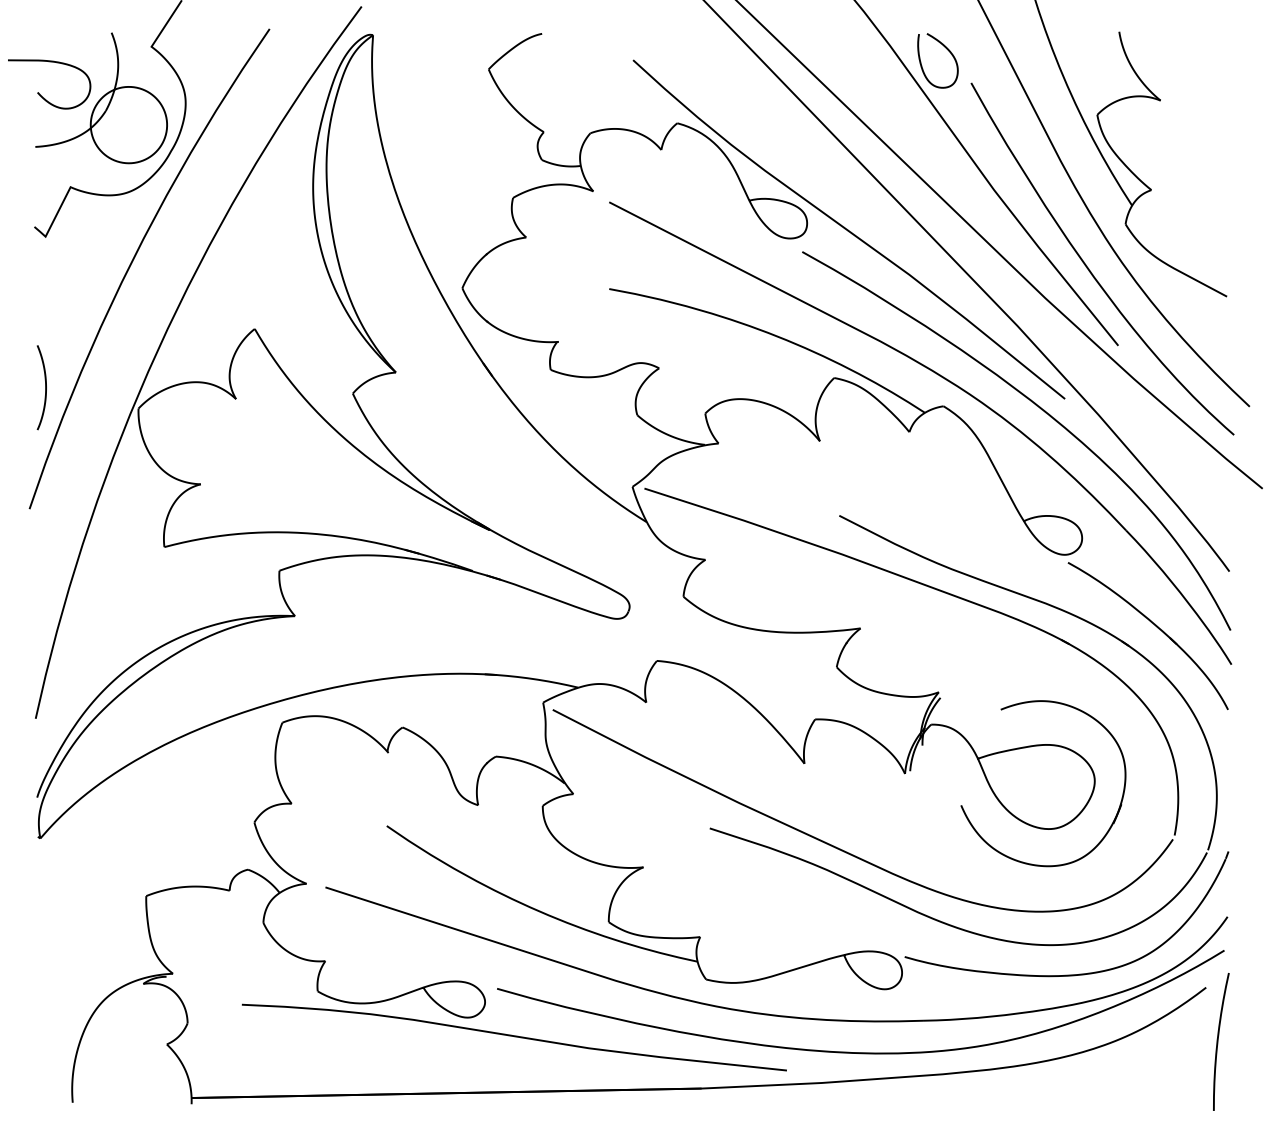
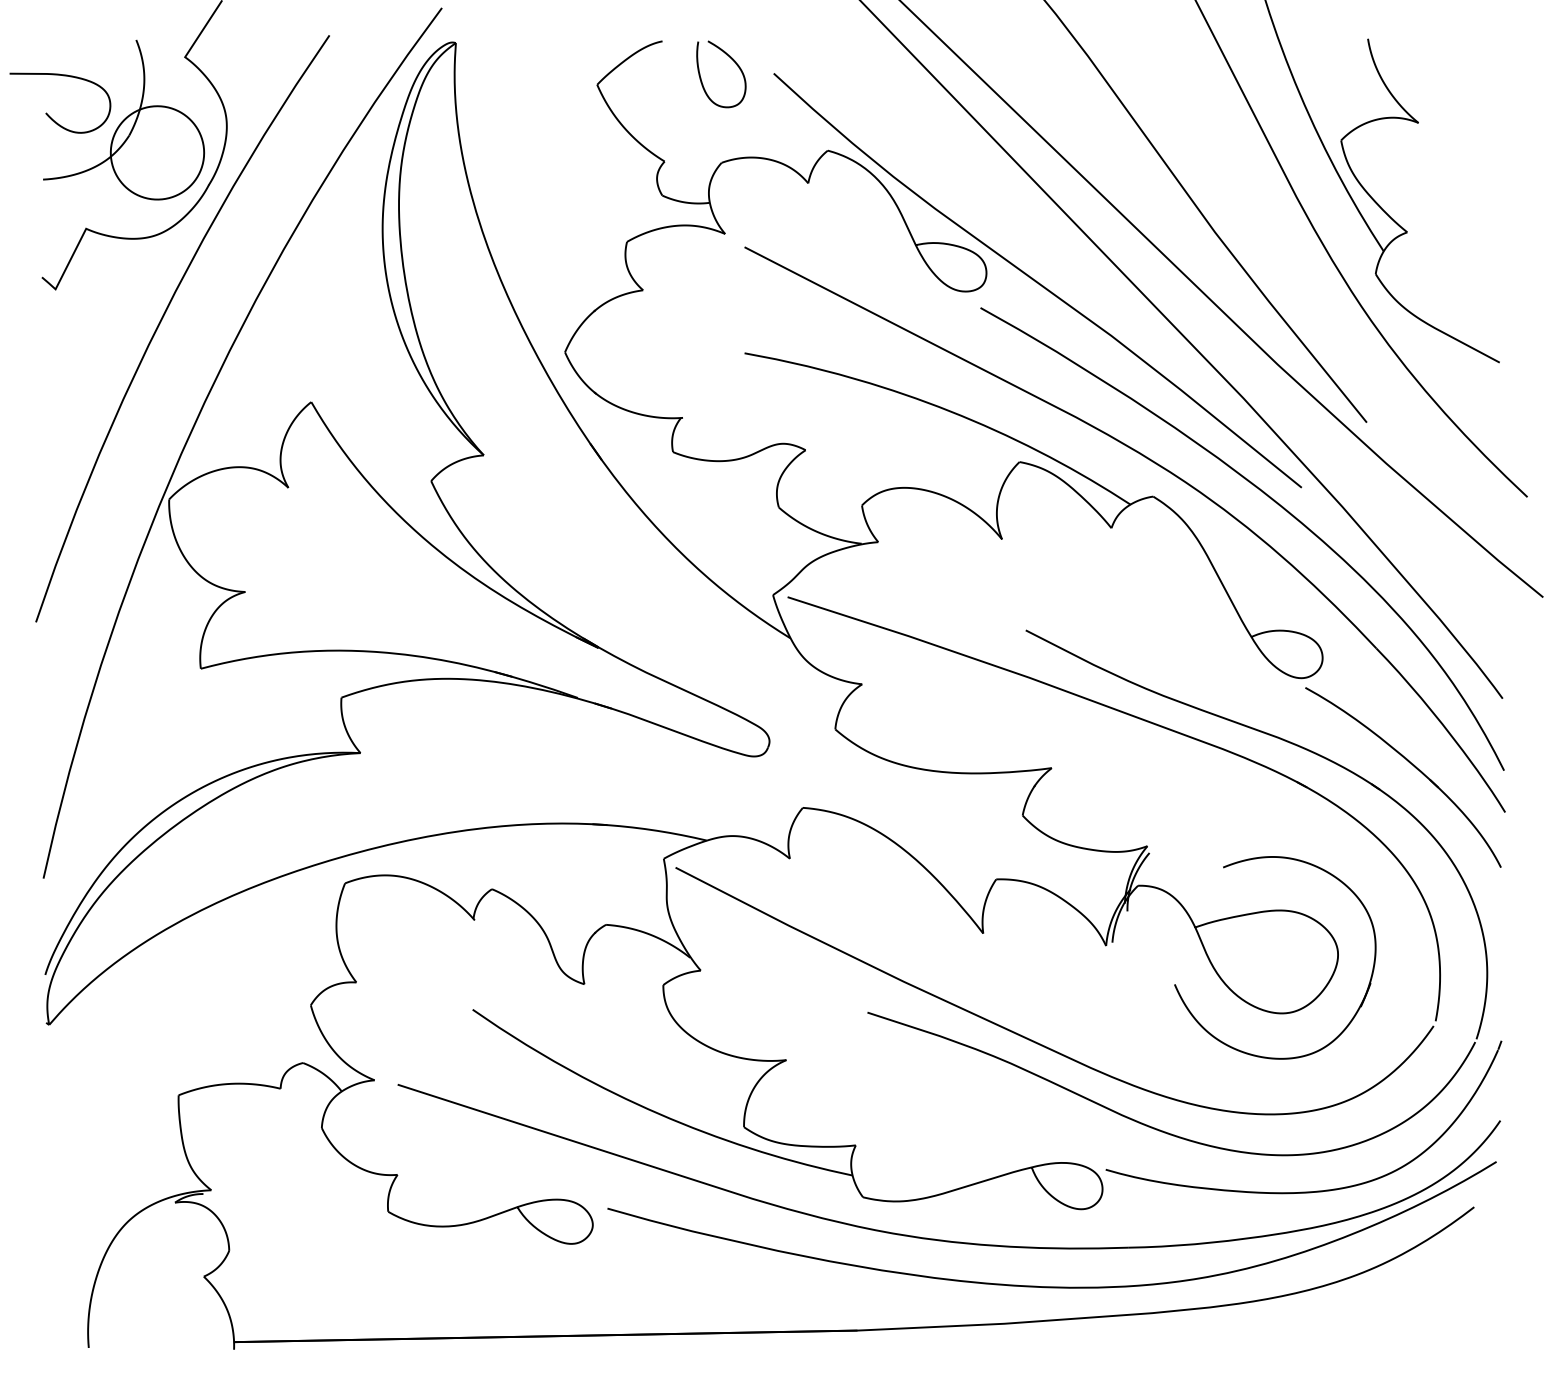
curve: (950, 53) -> (736, 65), moved
curve: (1089, 268) -> (1331, 328), removed
curve: (45, 387) -> (55, 473), removed
curve: (514, 1036) -> (628, 1267), removed
curve: (1218, 1040) -> (1489, 1271), removed

